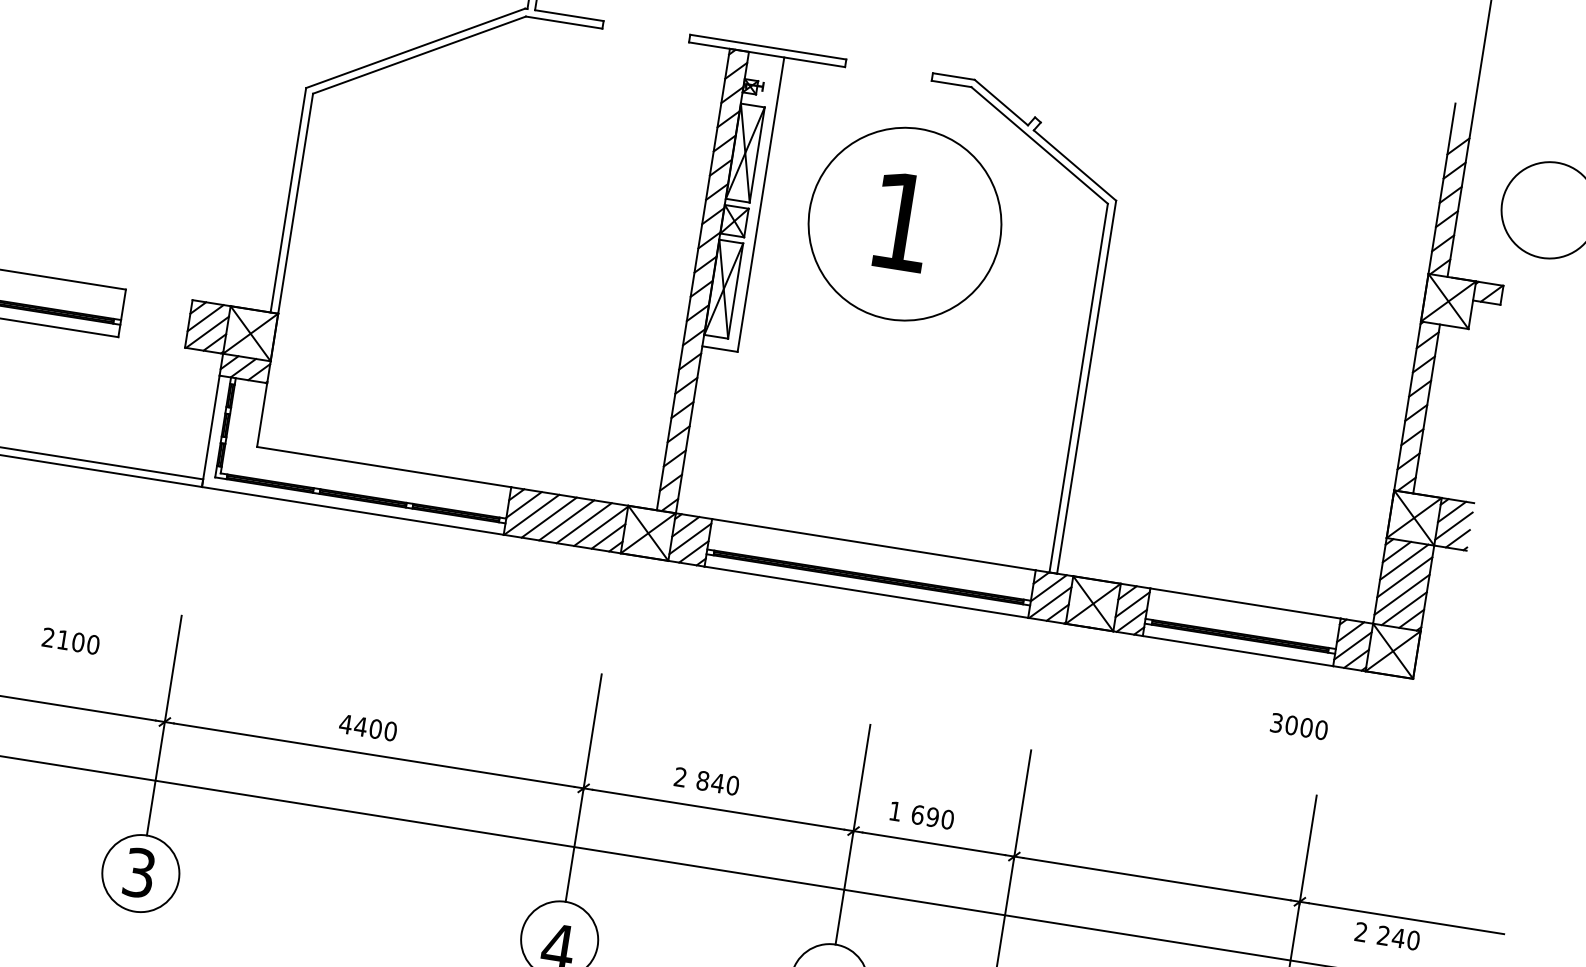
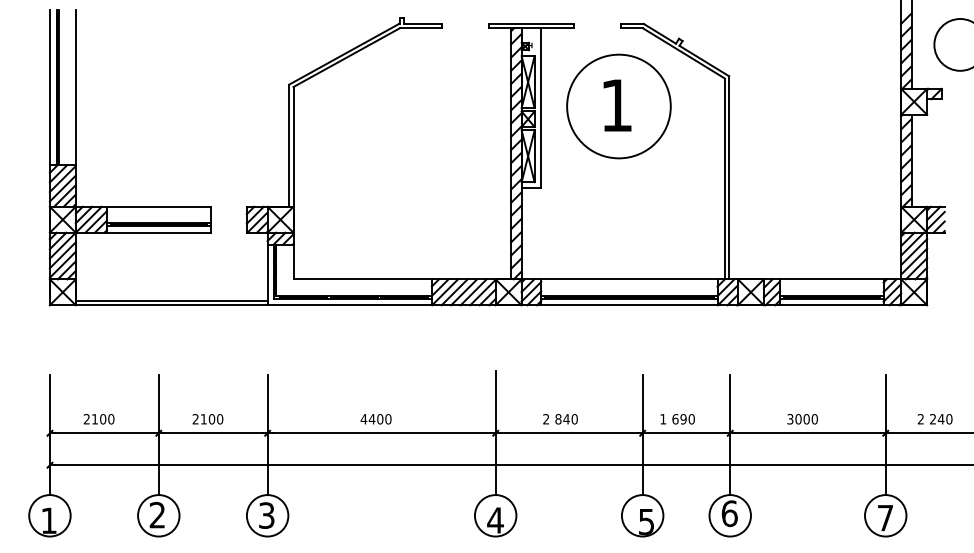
text: (70, 641) -> (207, 419), moved
text: (1298, 726) -> (802, 419), moved
text: (1386, 936) -> (934, 419), moved

